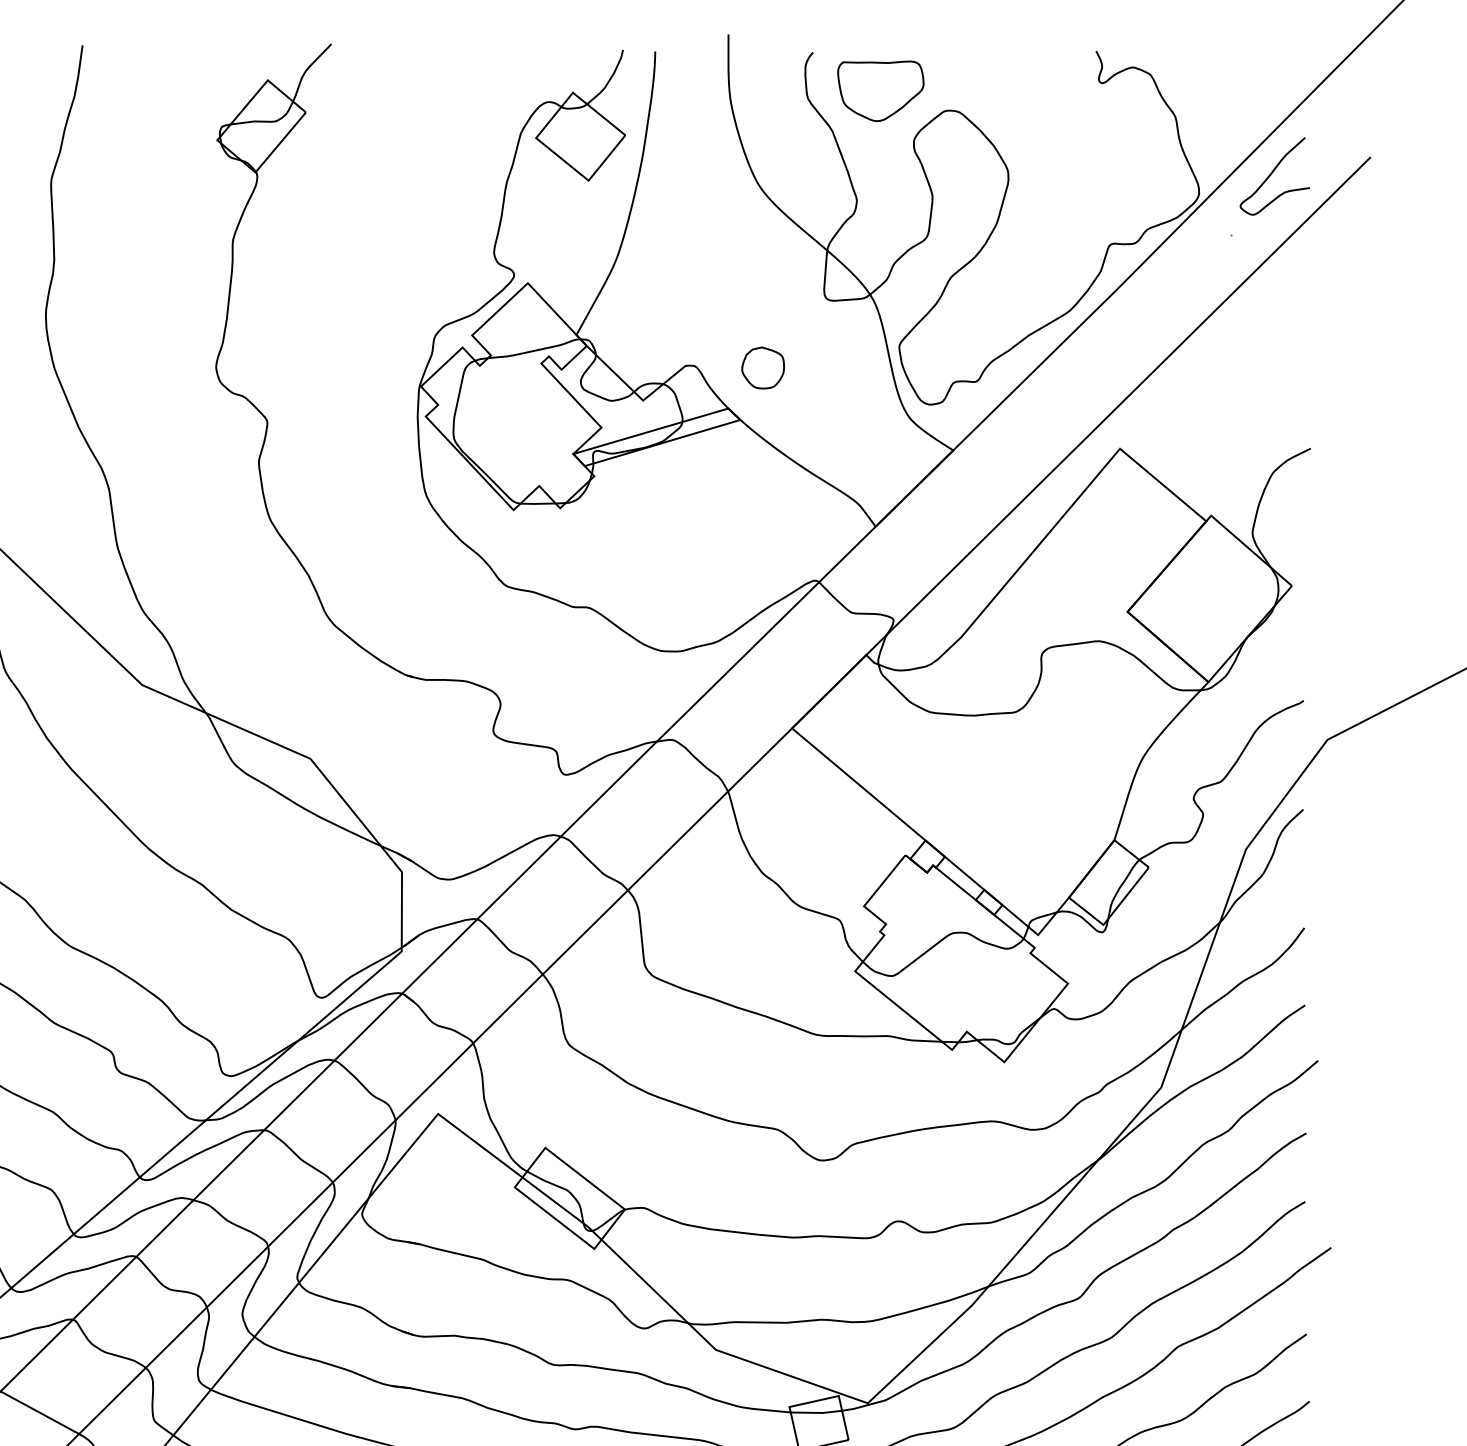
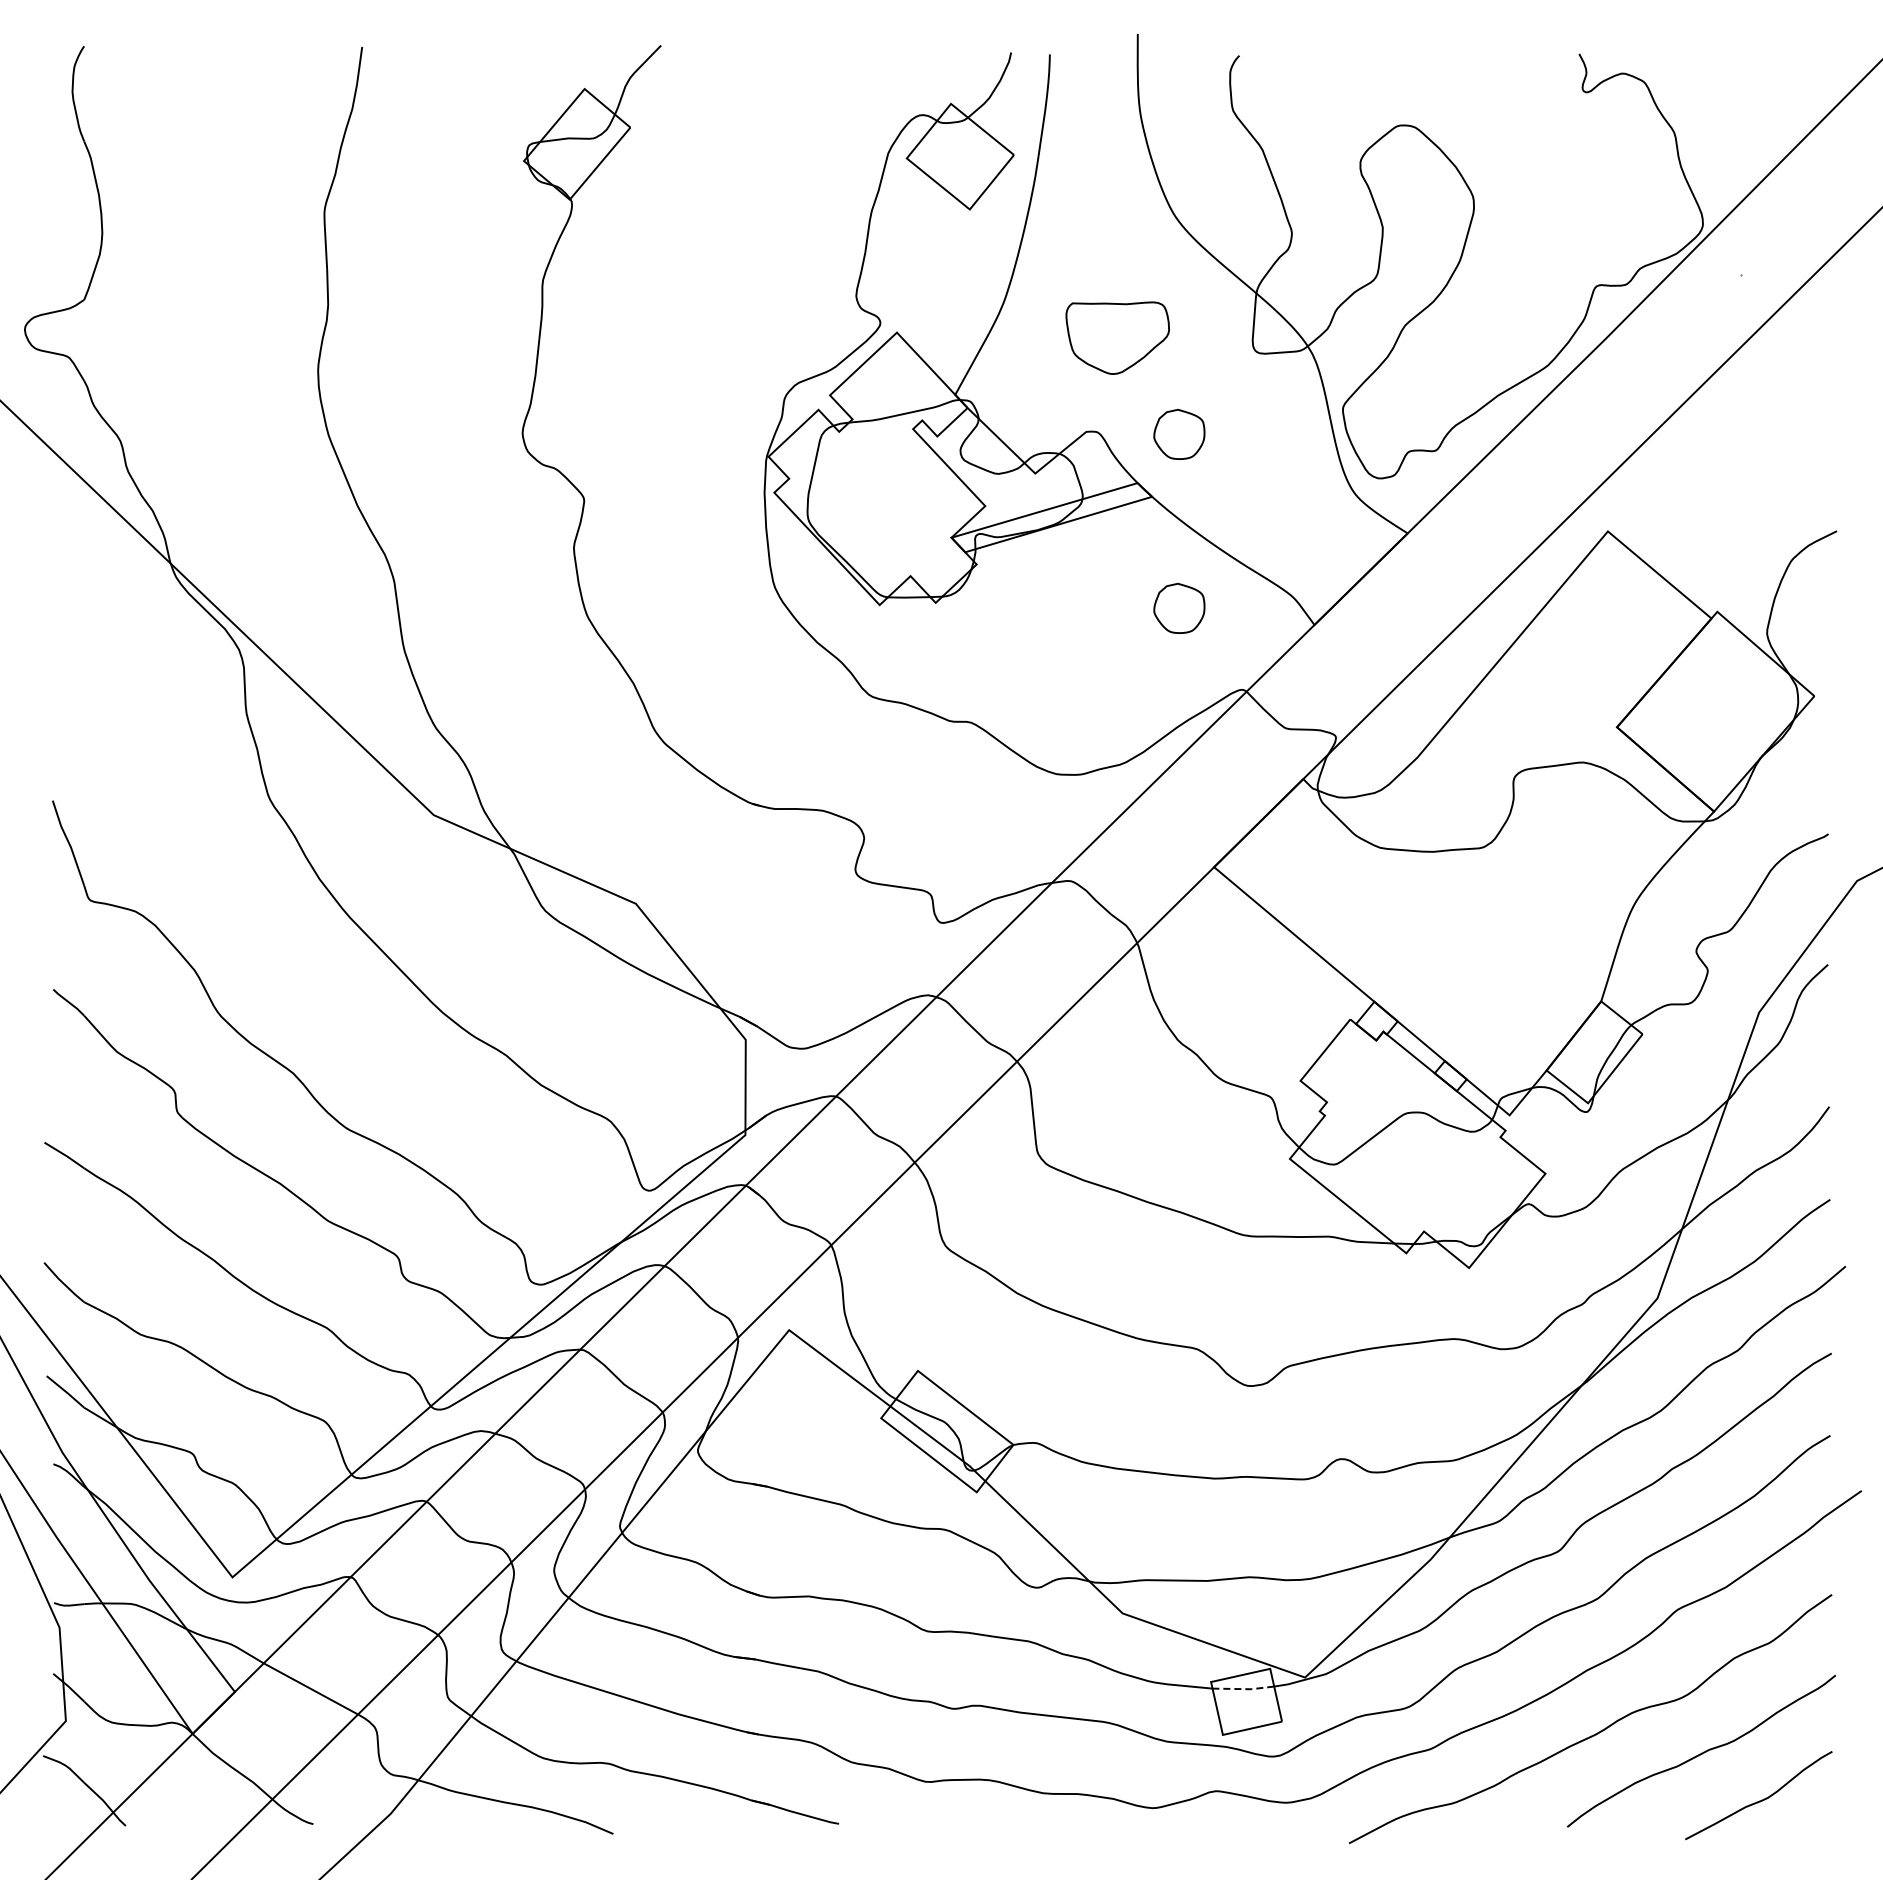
part: (880, 90) -> (1117, 337), moved
curve: (1272, 174) -> (1790, 201), removed
part: (763, 512) -> (1179, 607), added
line: (817, 1413) -> (1244, 1689), solid -> dashed

